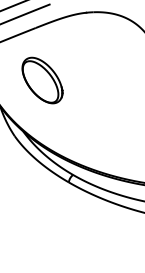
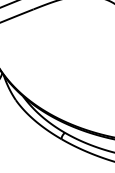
part: (42, 80) -> (39, 53), removed

